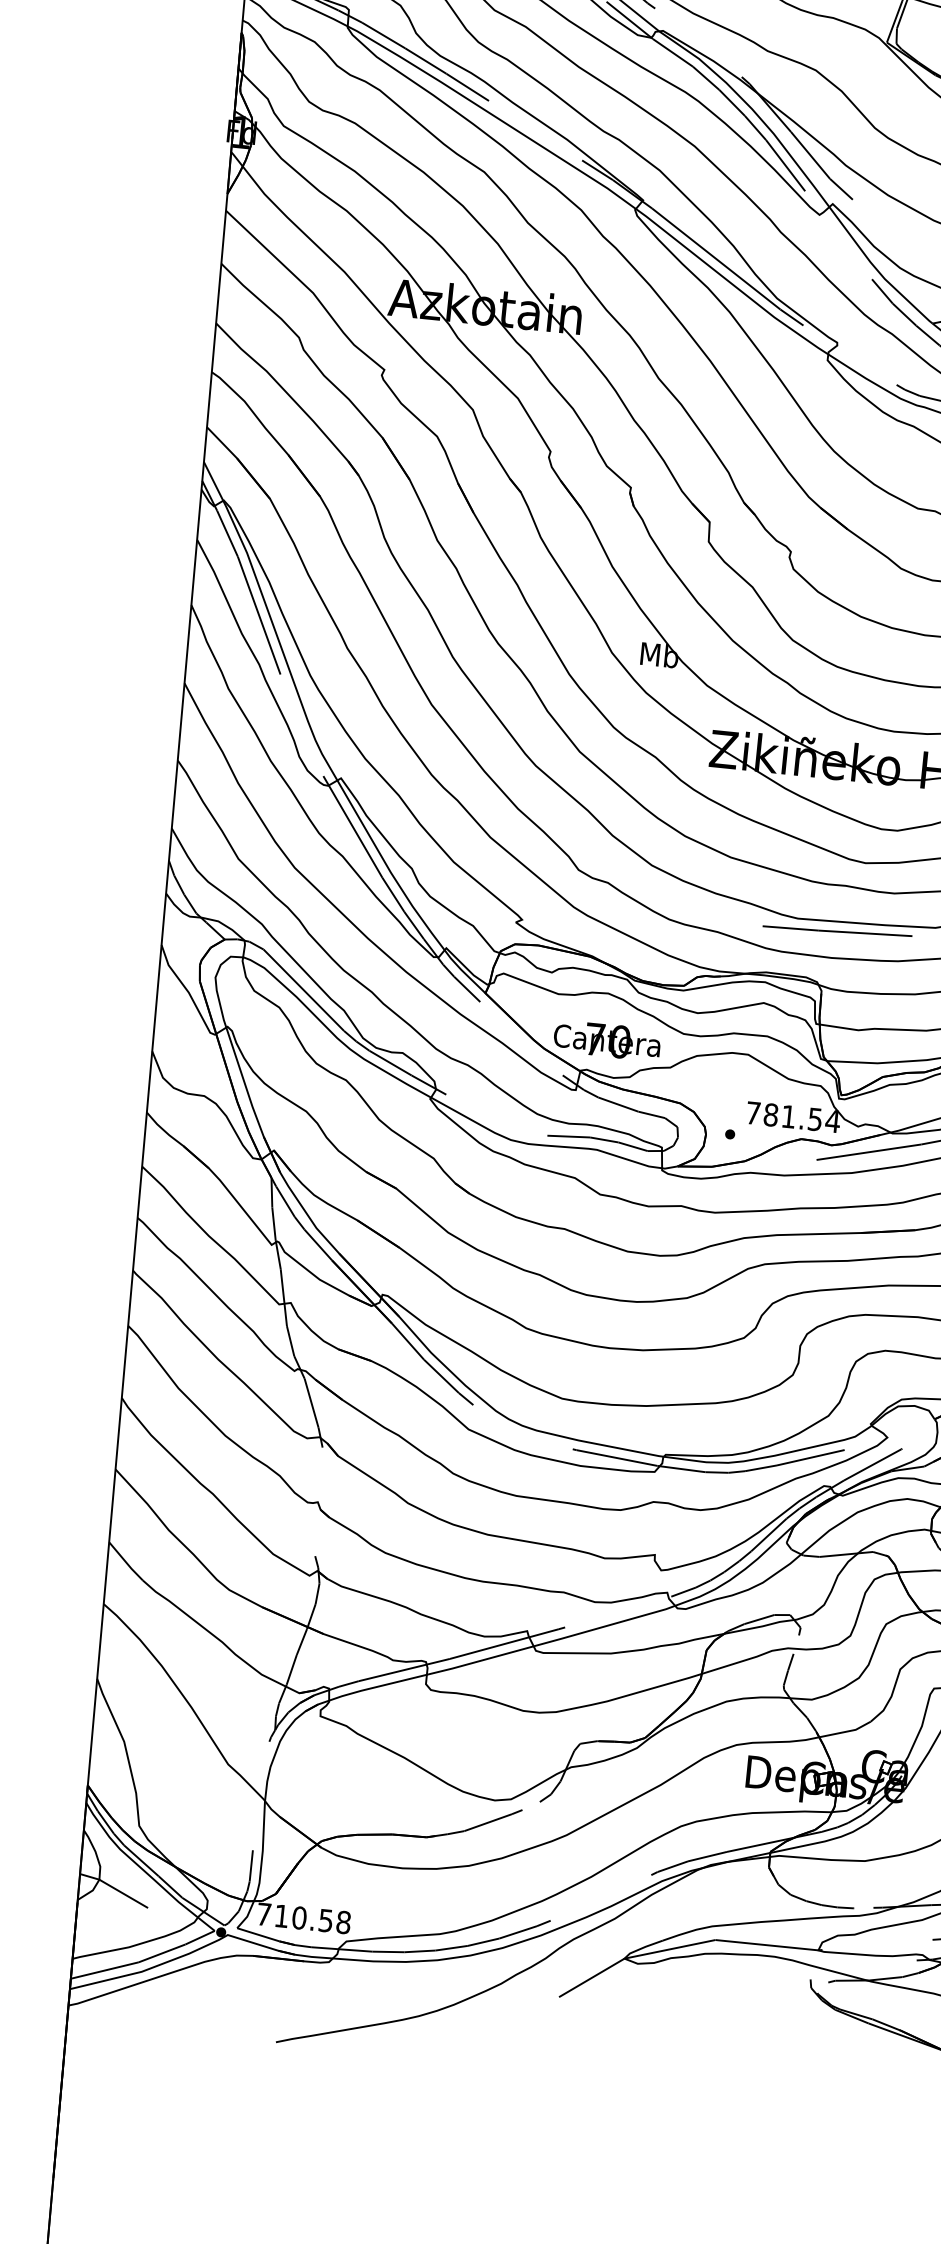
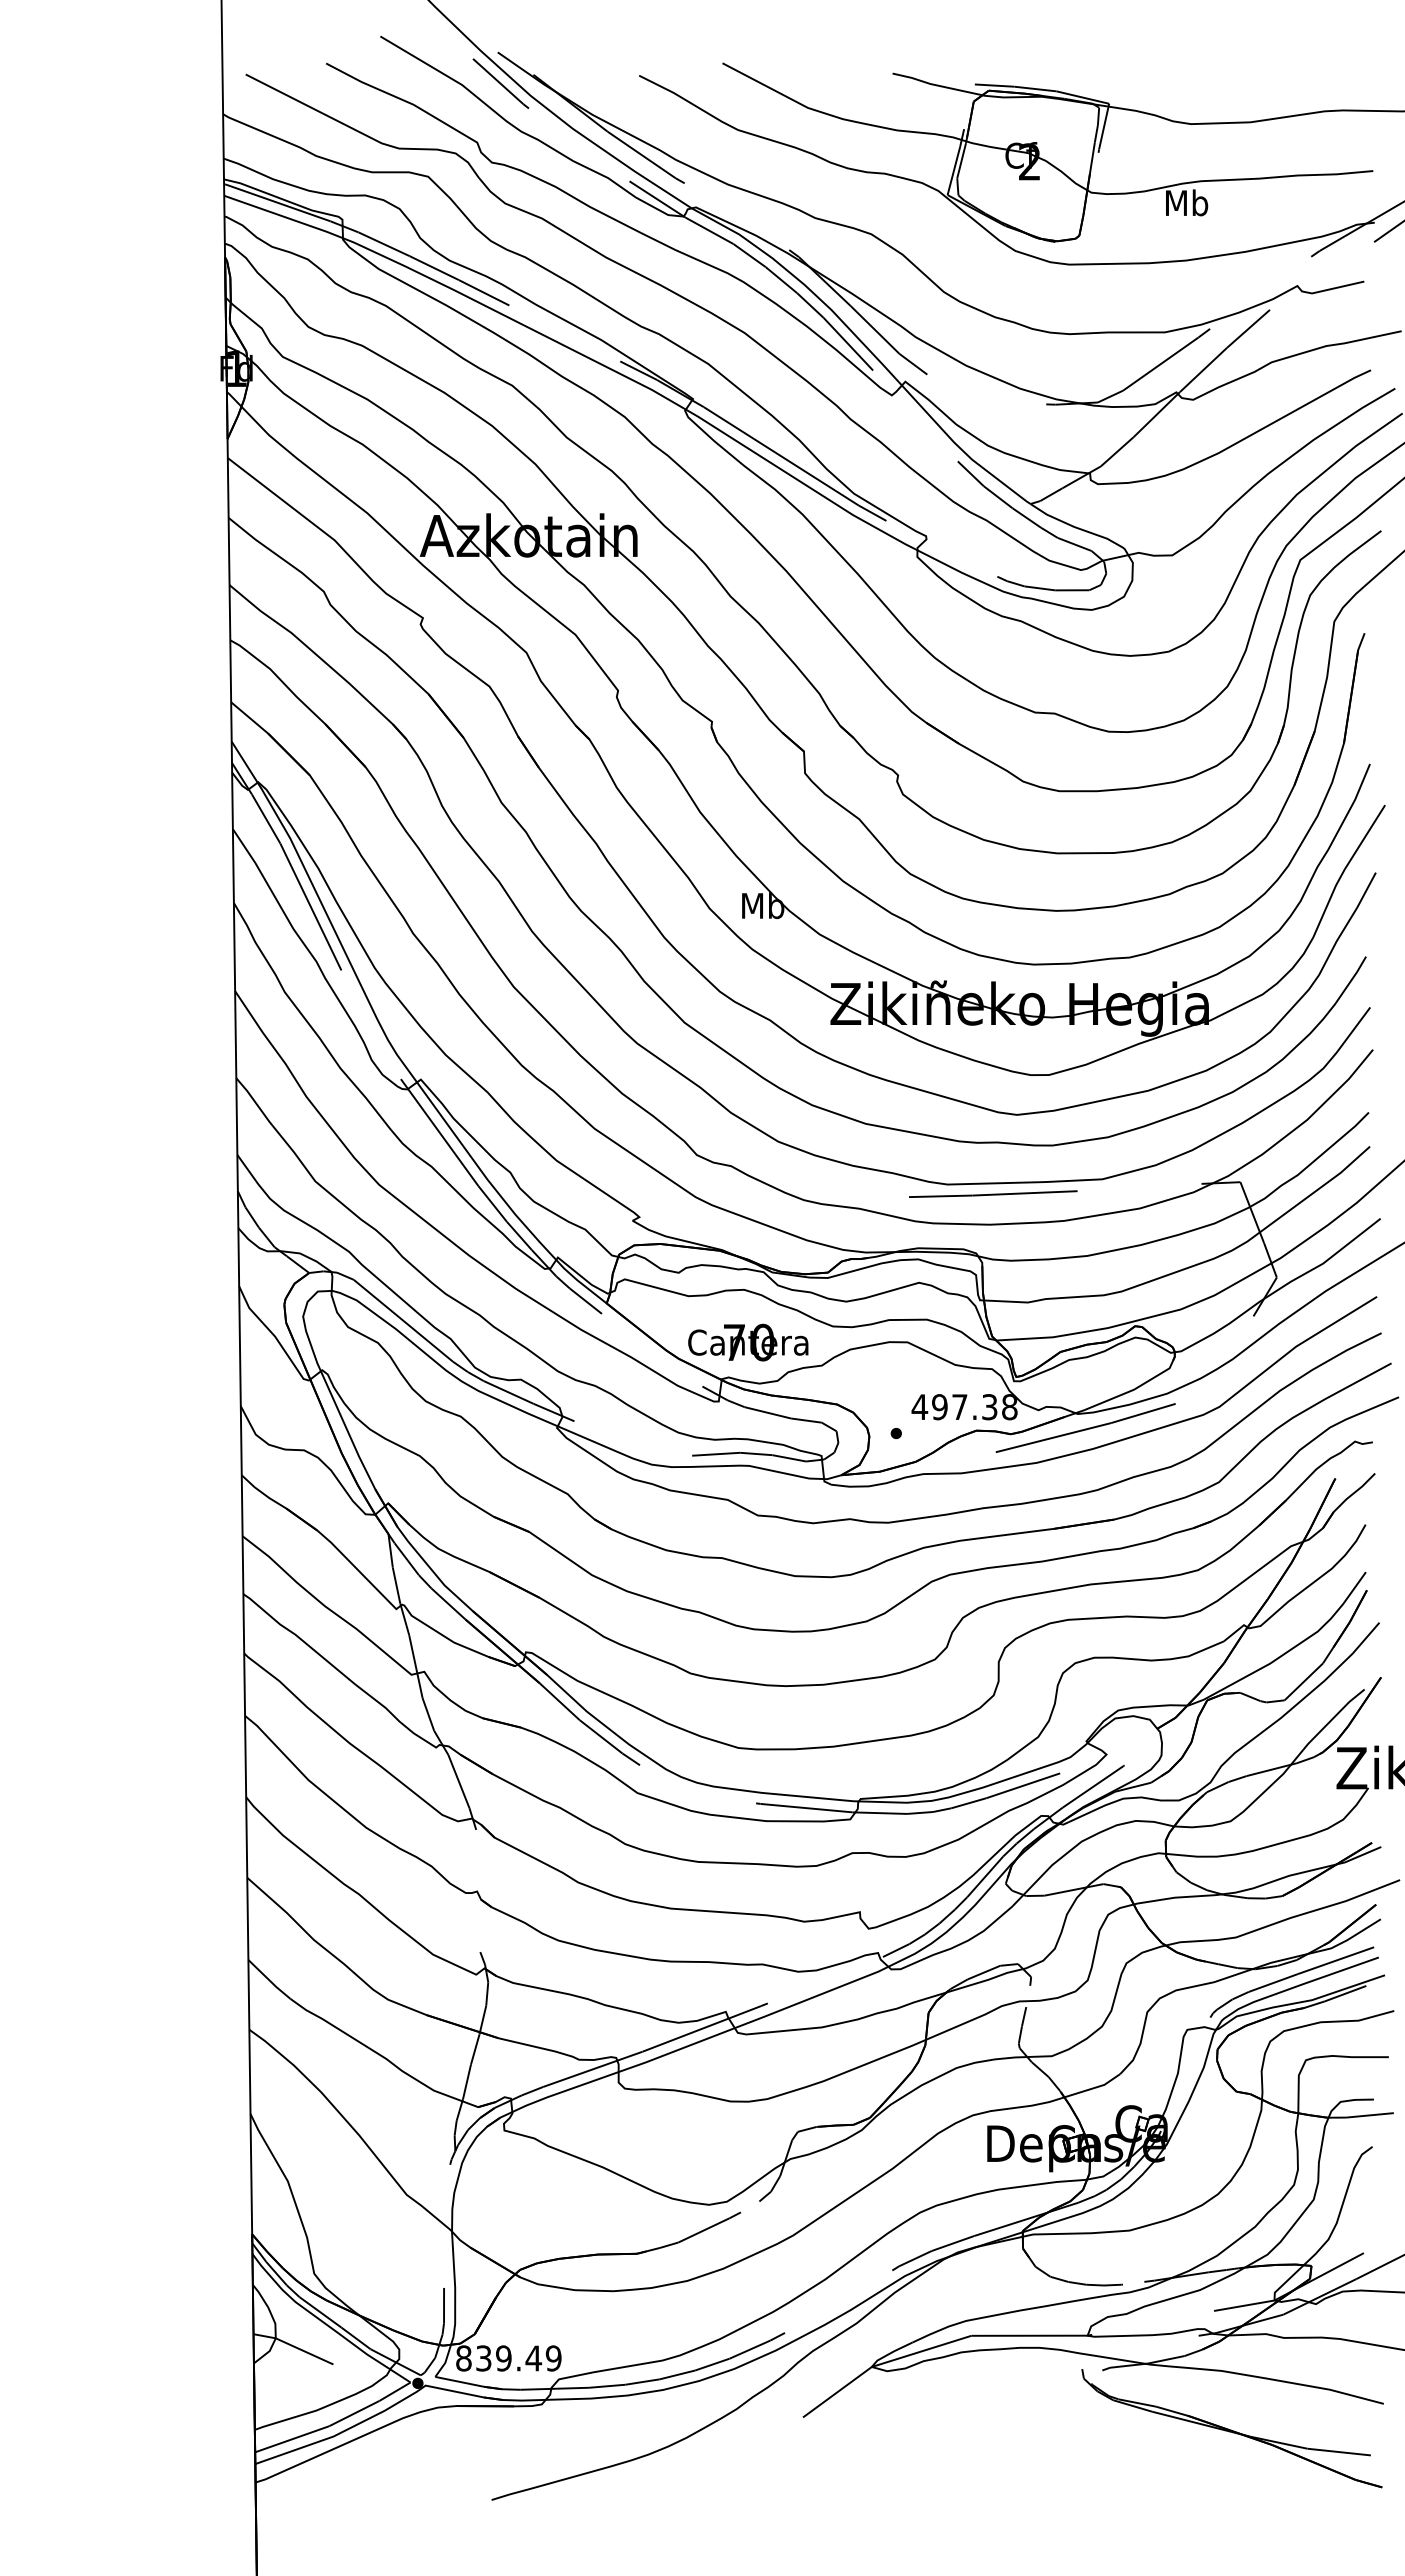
text: (792, 1117) -> (964, 1407), 781.54 -> 497.38
text: (303, 1918) -> (508, 2358), 710.58 -> 839.49

